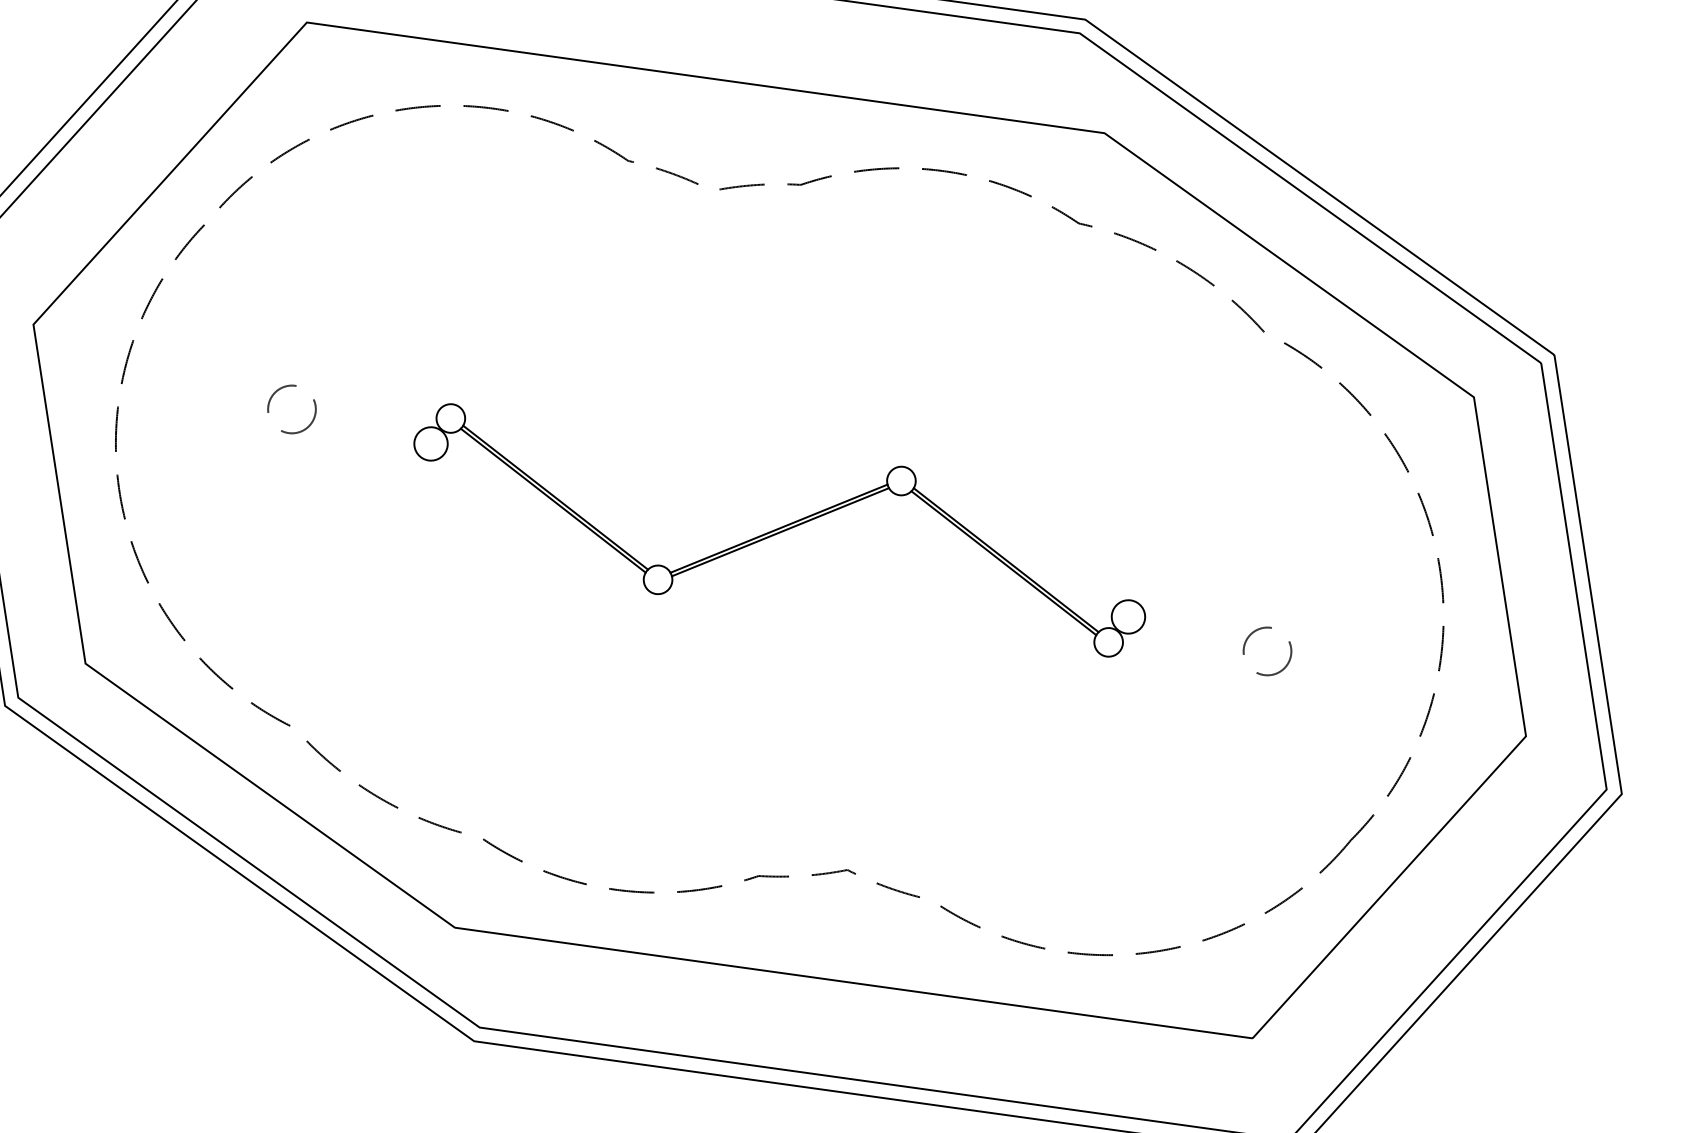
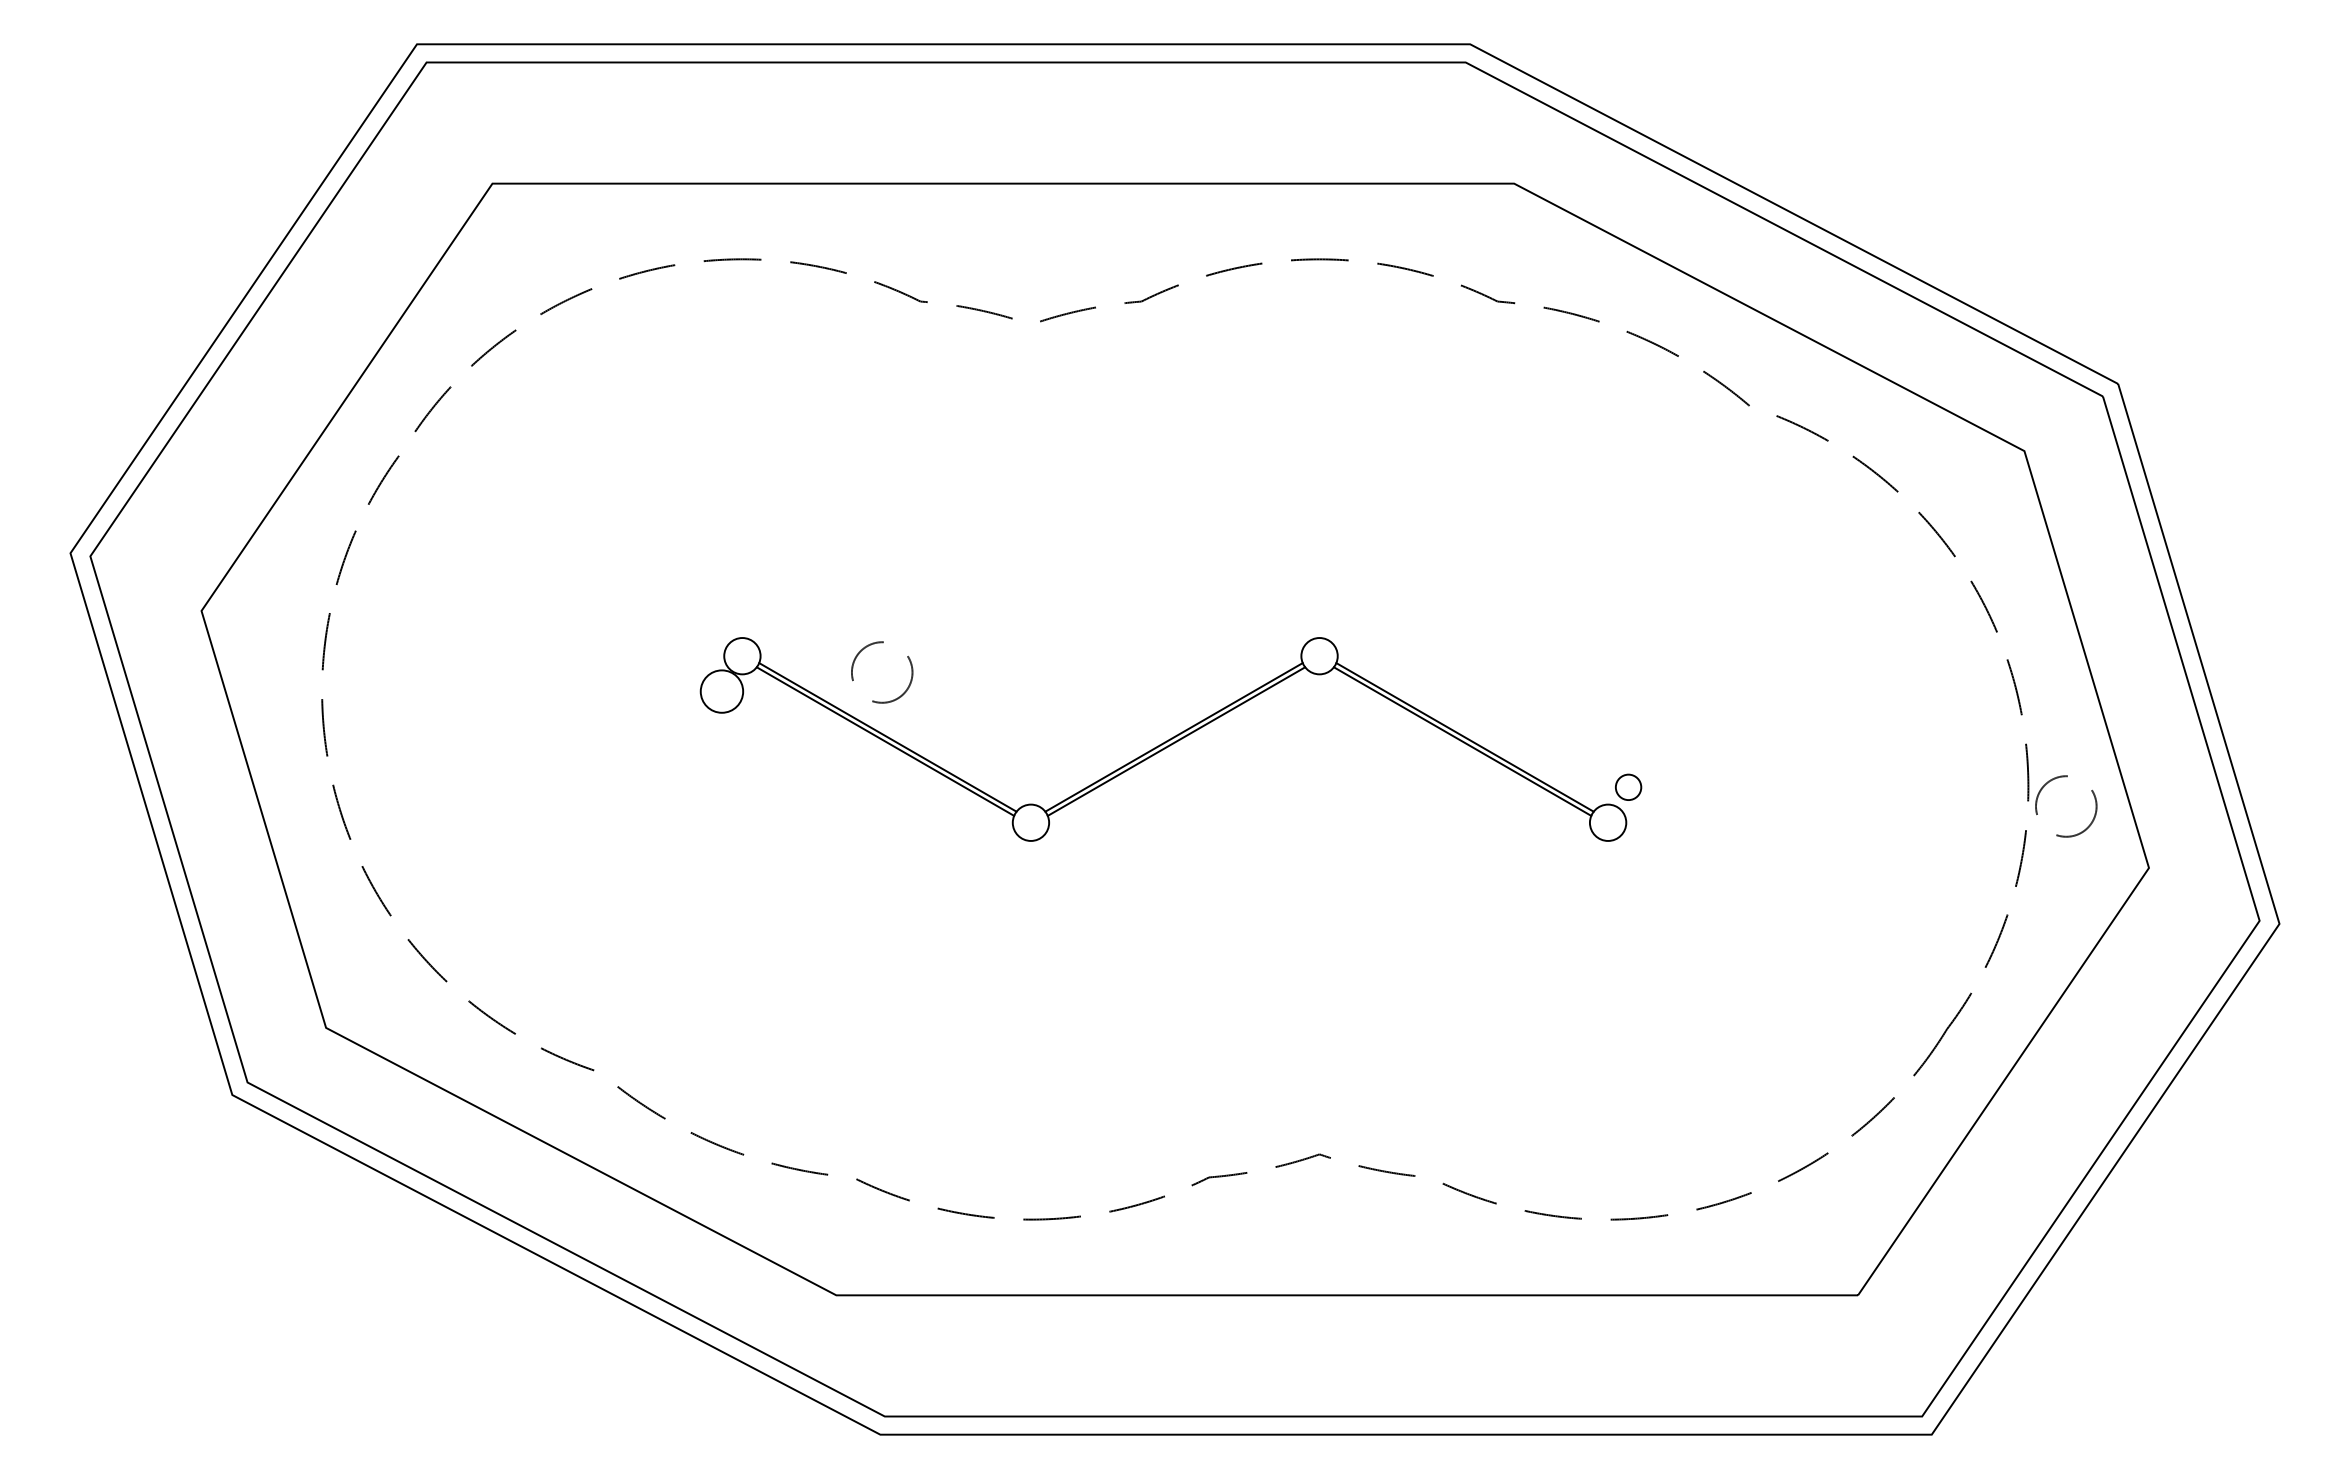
circle: (292, 409) -> (882, 672), moved
circle: (1128, 617) -> (1628, 787), size x0.6
circle: (1267, 651) -> (2066, 806), moved

